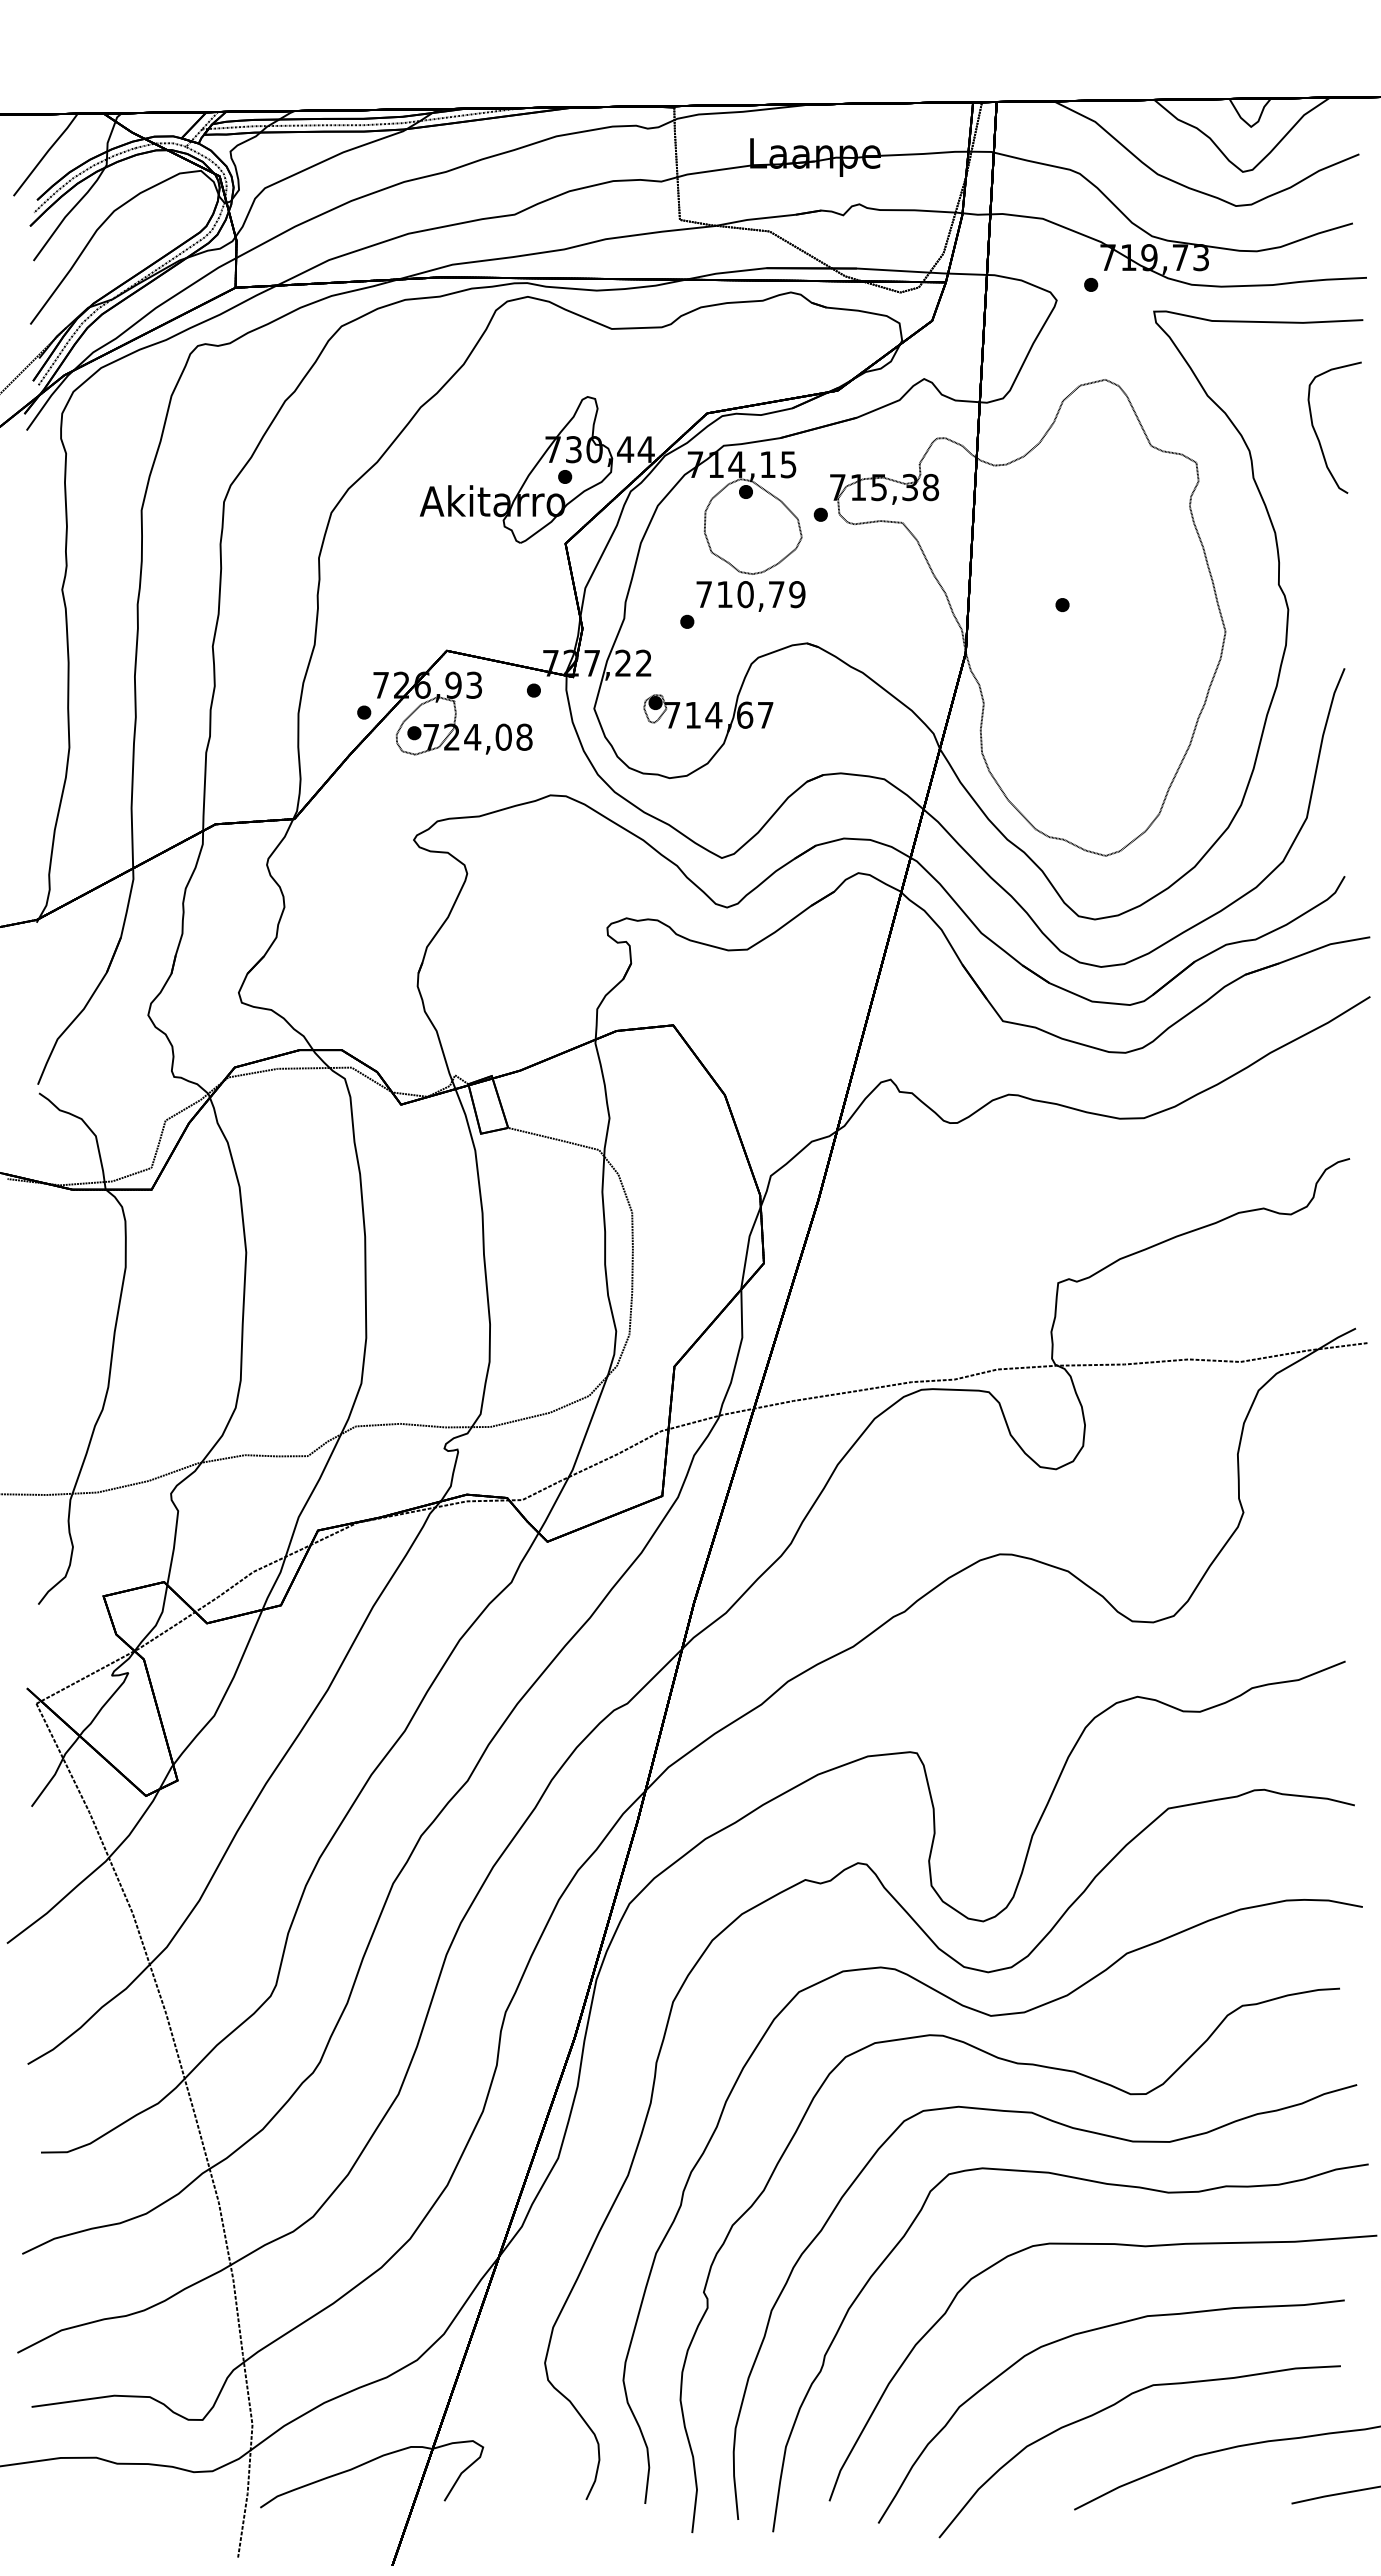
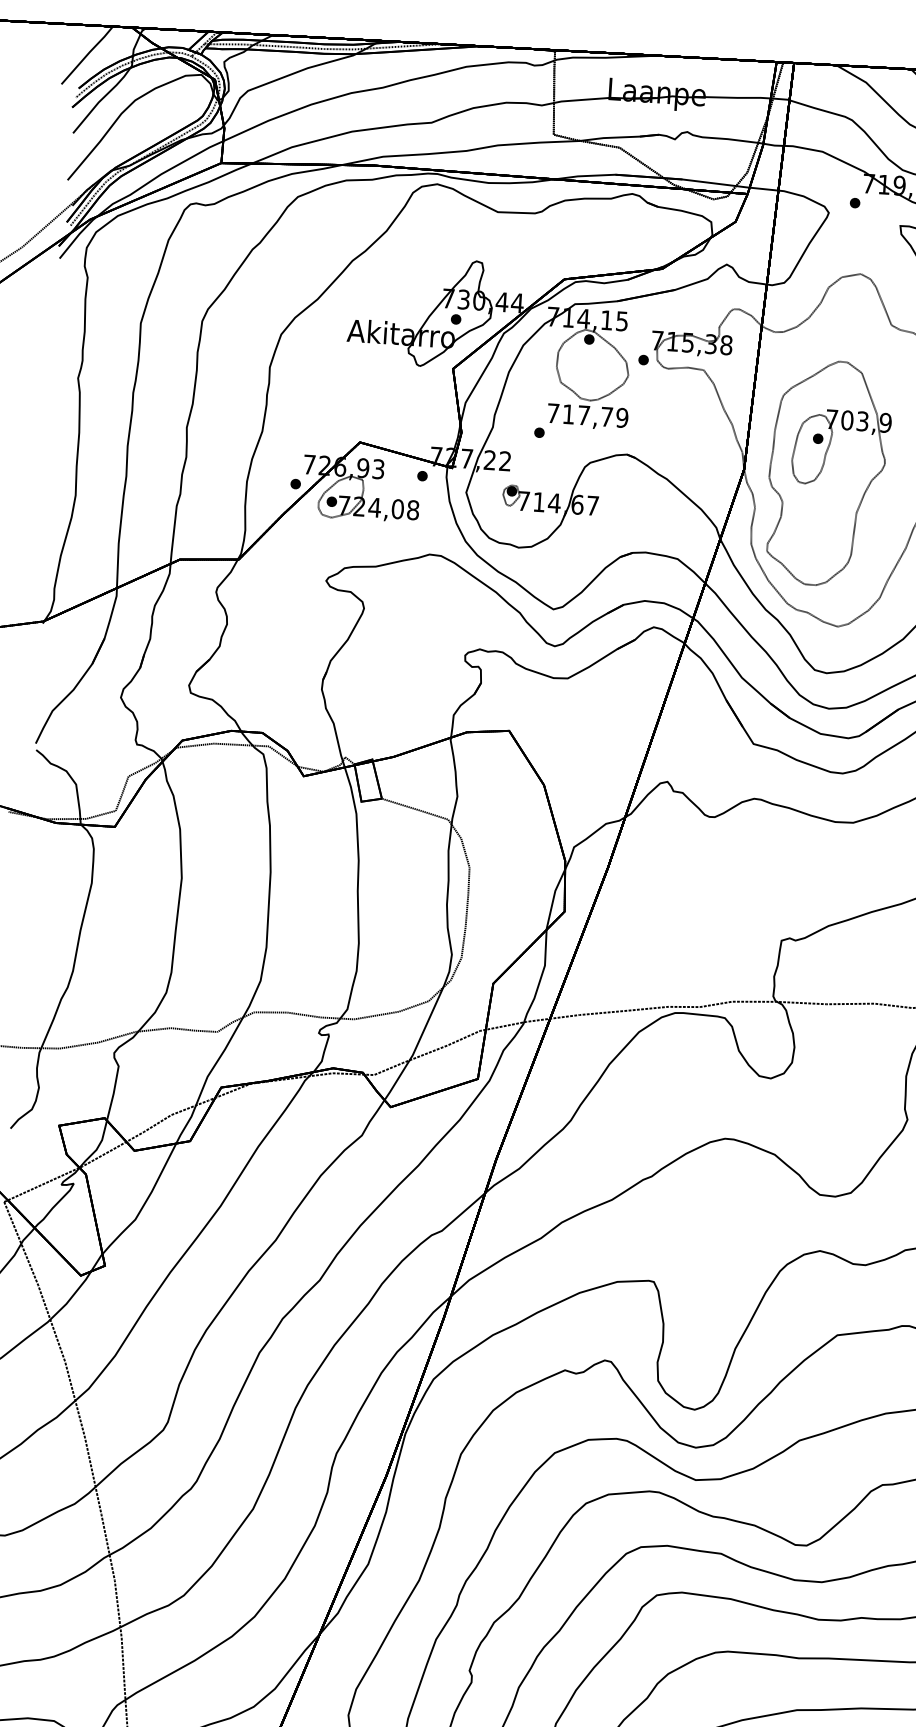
text: (745, 594) -> (583, 415), 710,79 -> 717,79
part: (1079, 650) -> (828, 473), added

